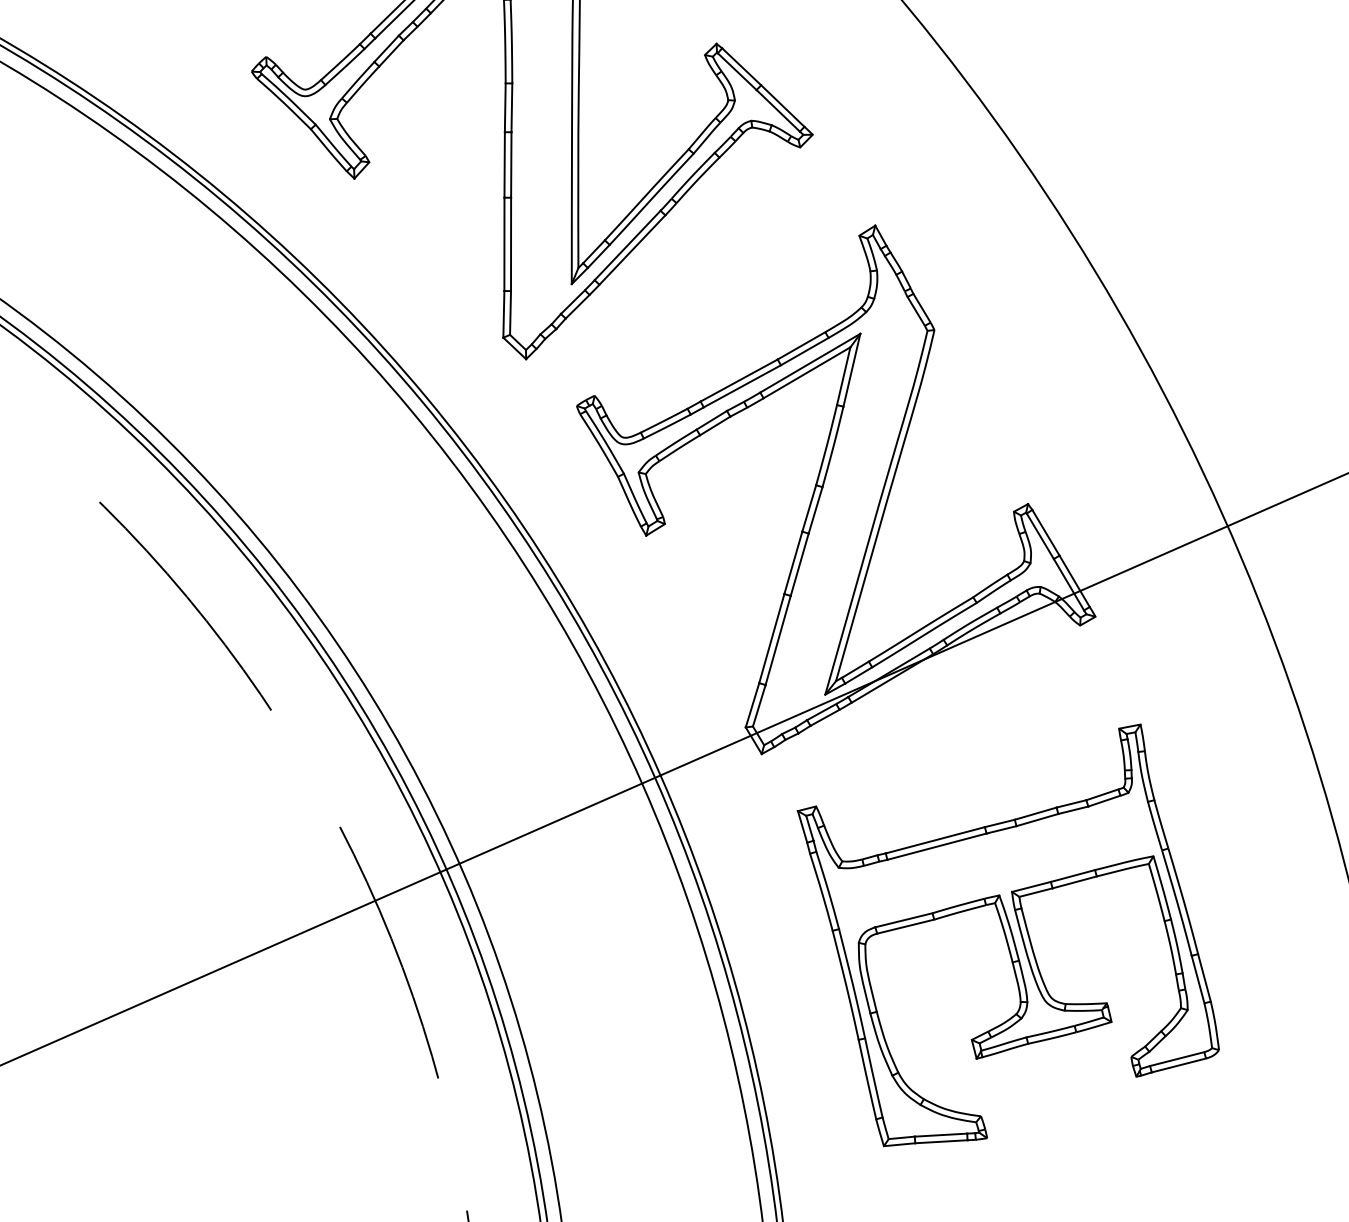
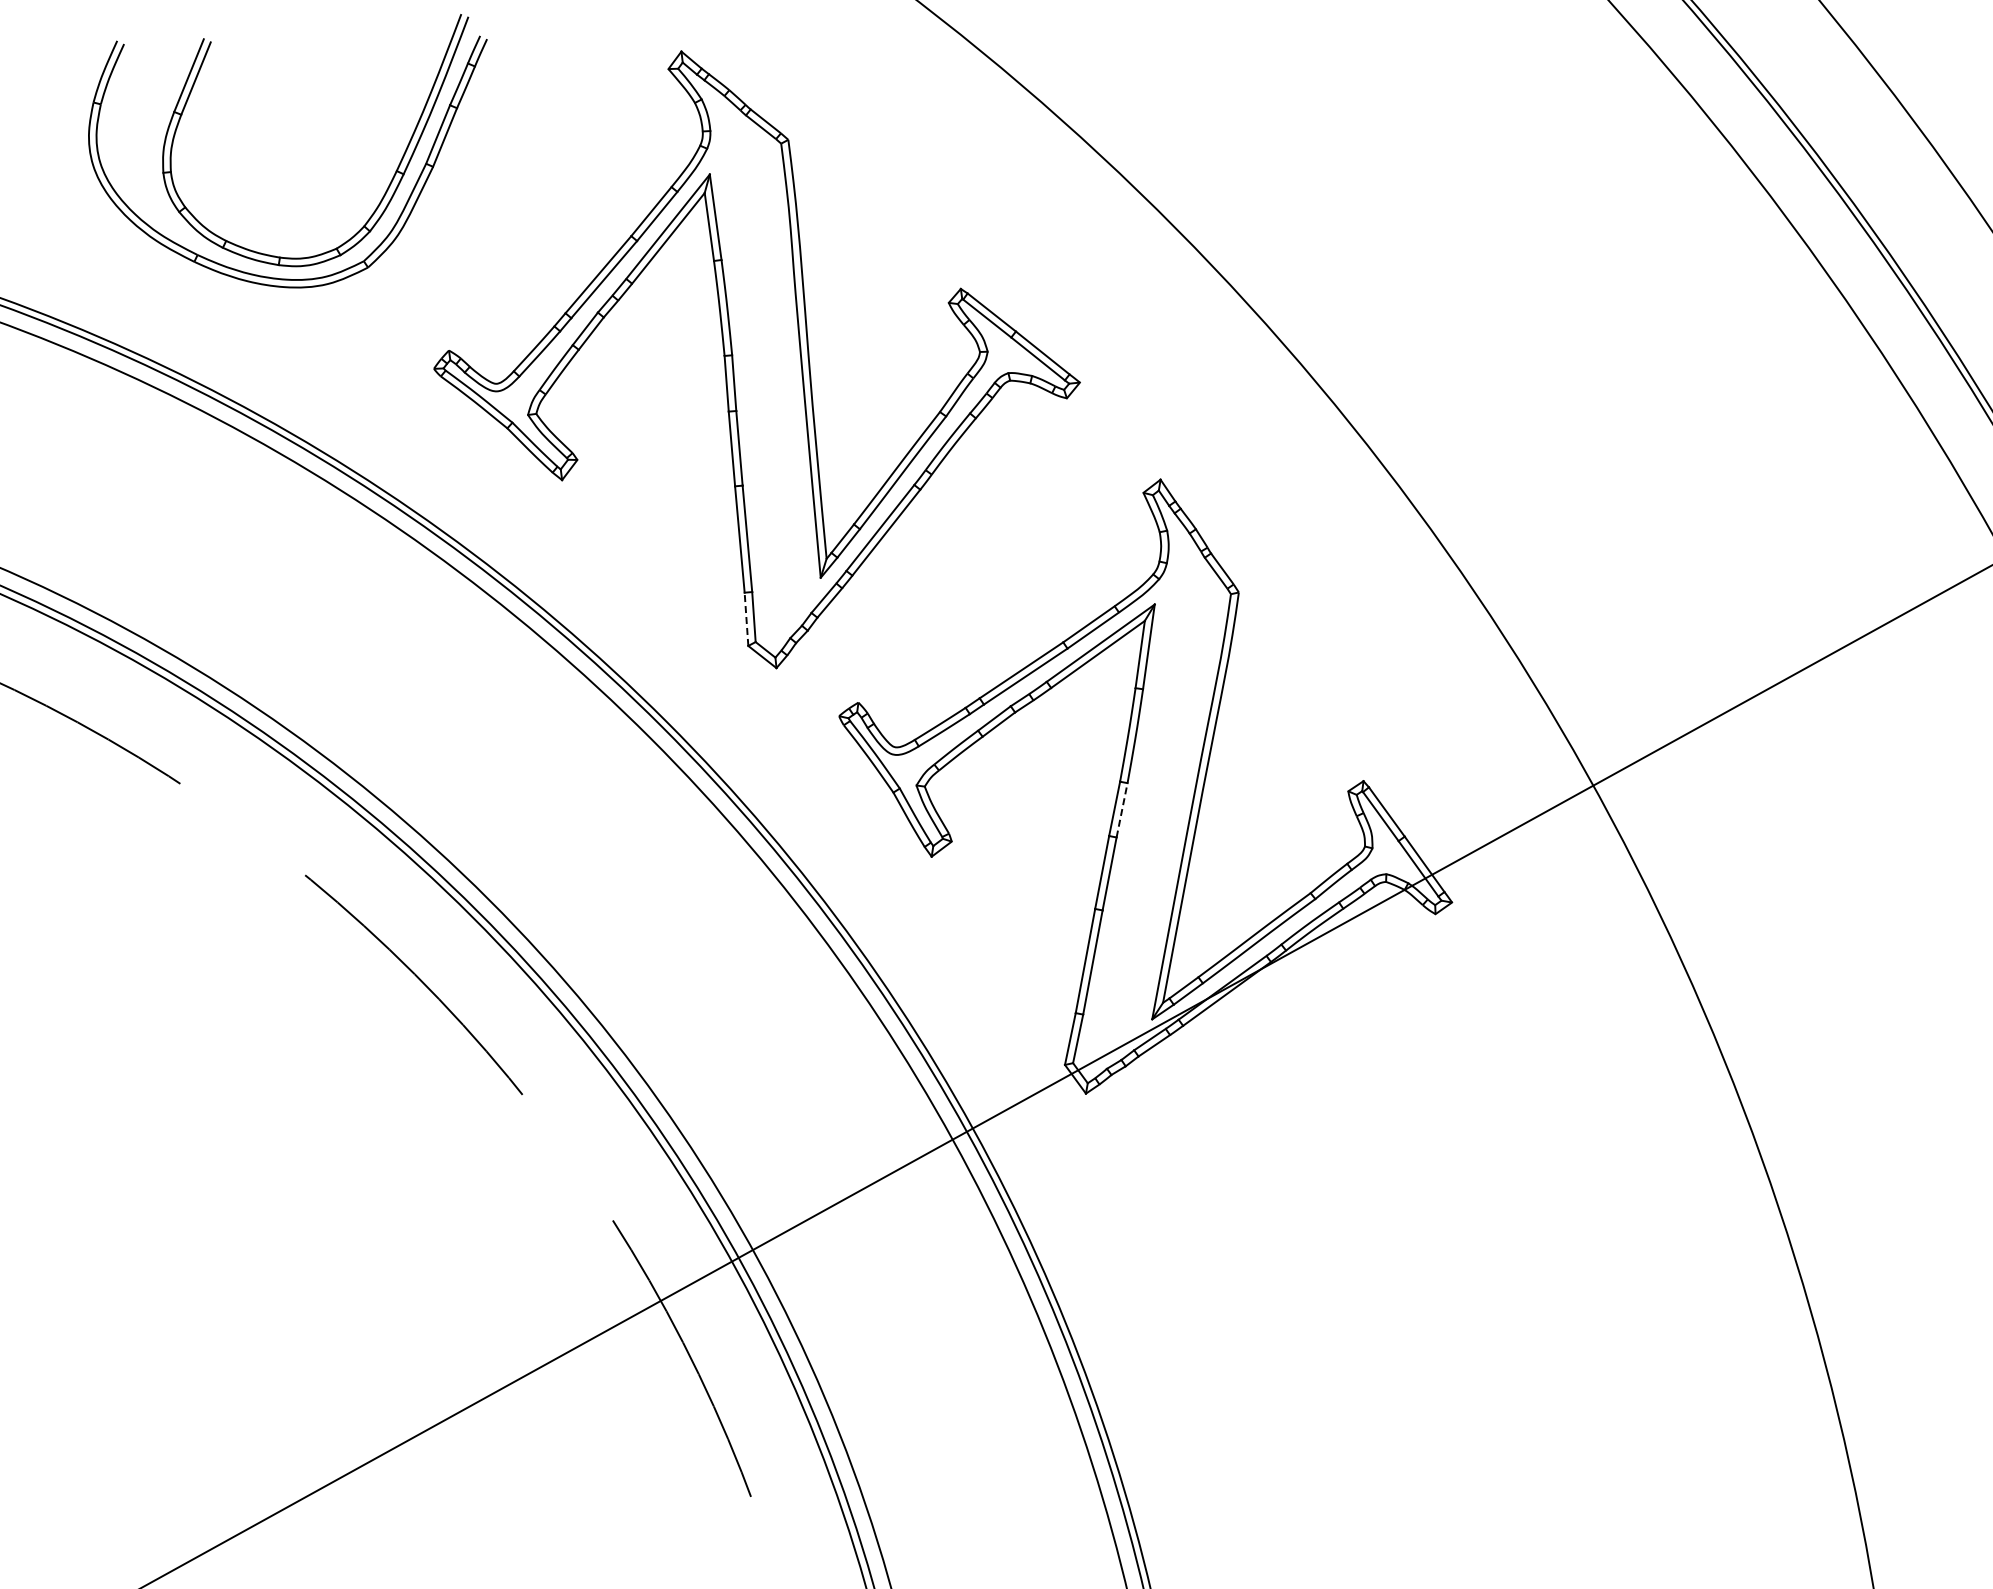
line: (503, 314) -> (746, 619), solid -> dashed
line: (815, 510) -> (1122, 810), solid -> dashed
part: (1008, 934) -> (1385, 1273), removed

